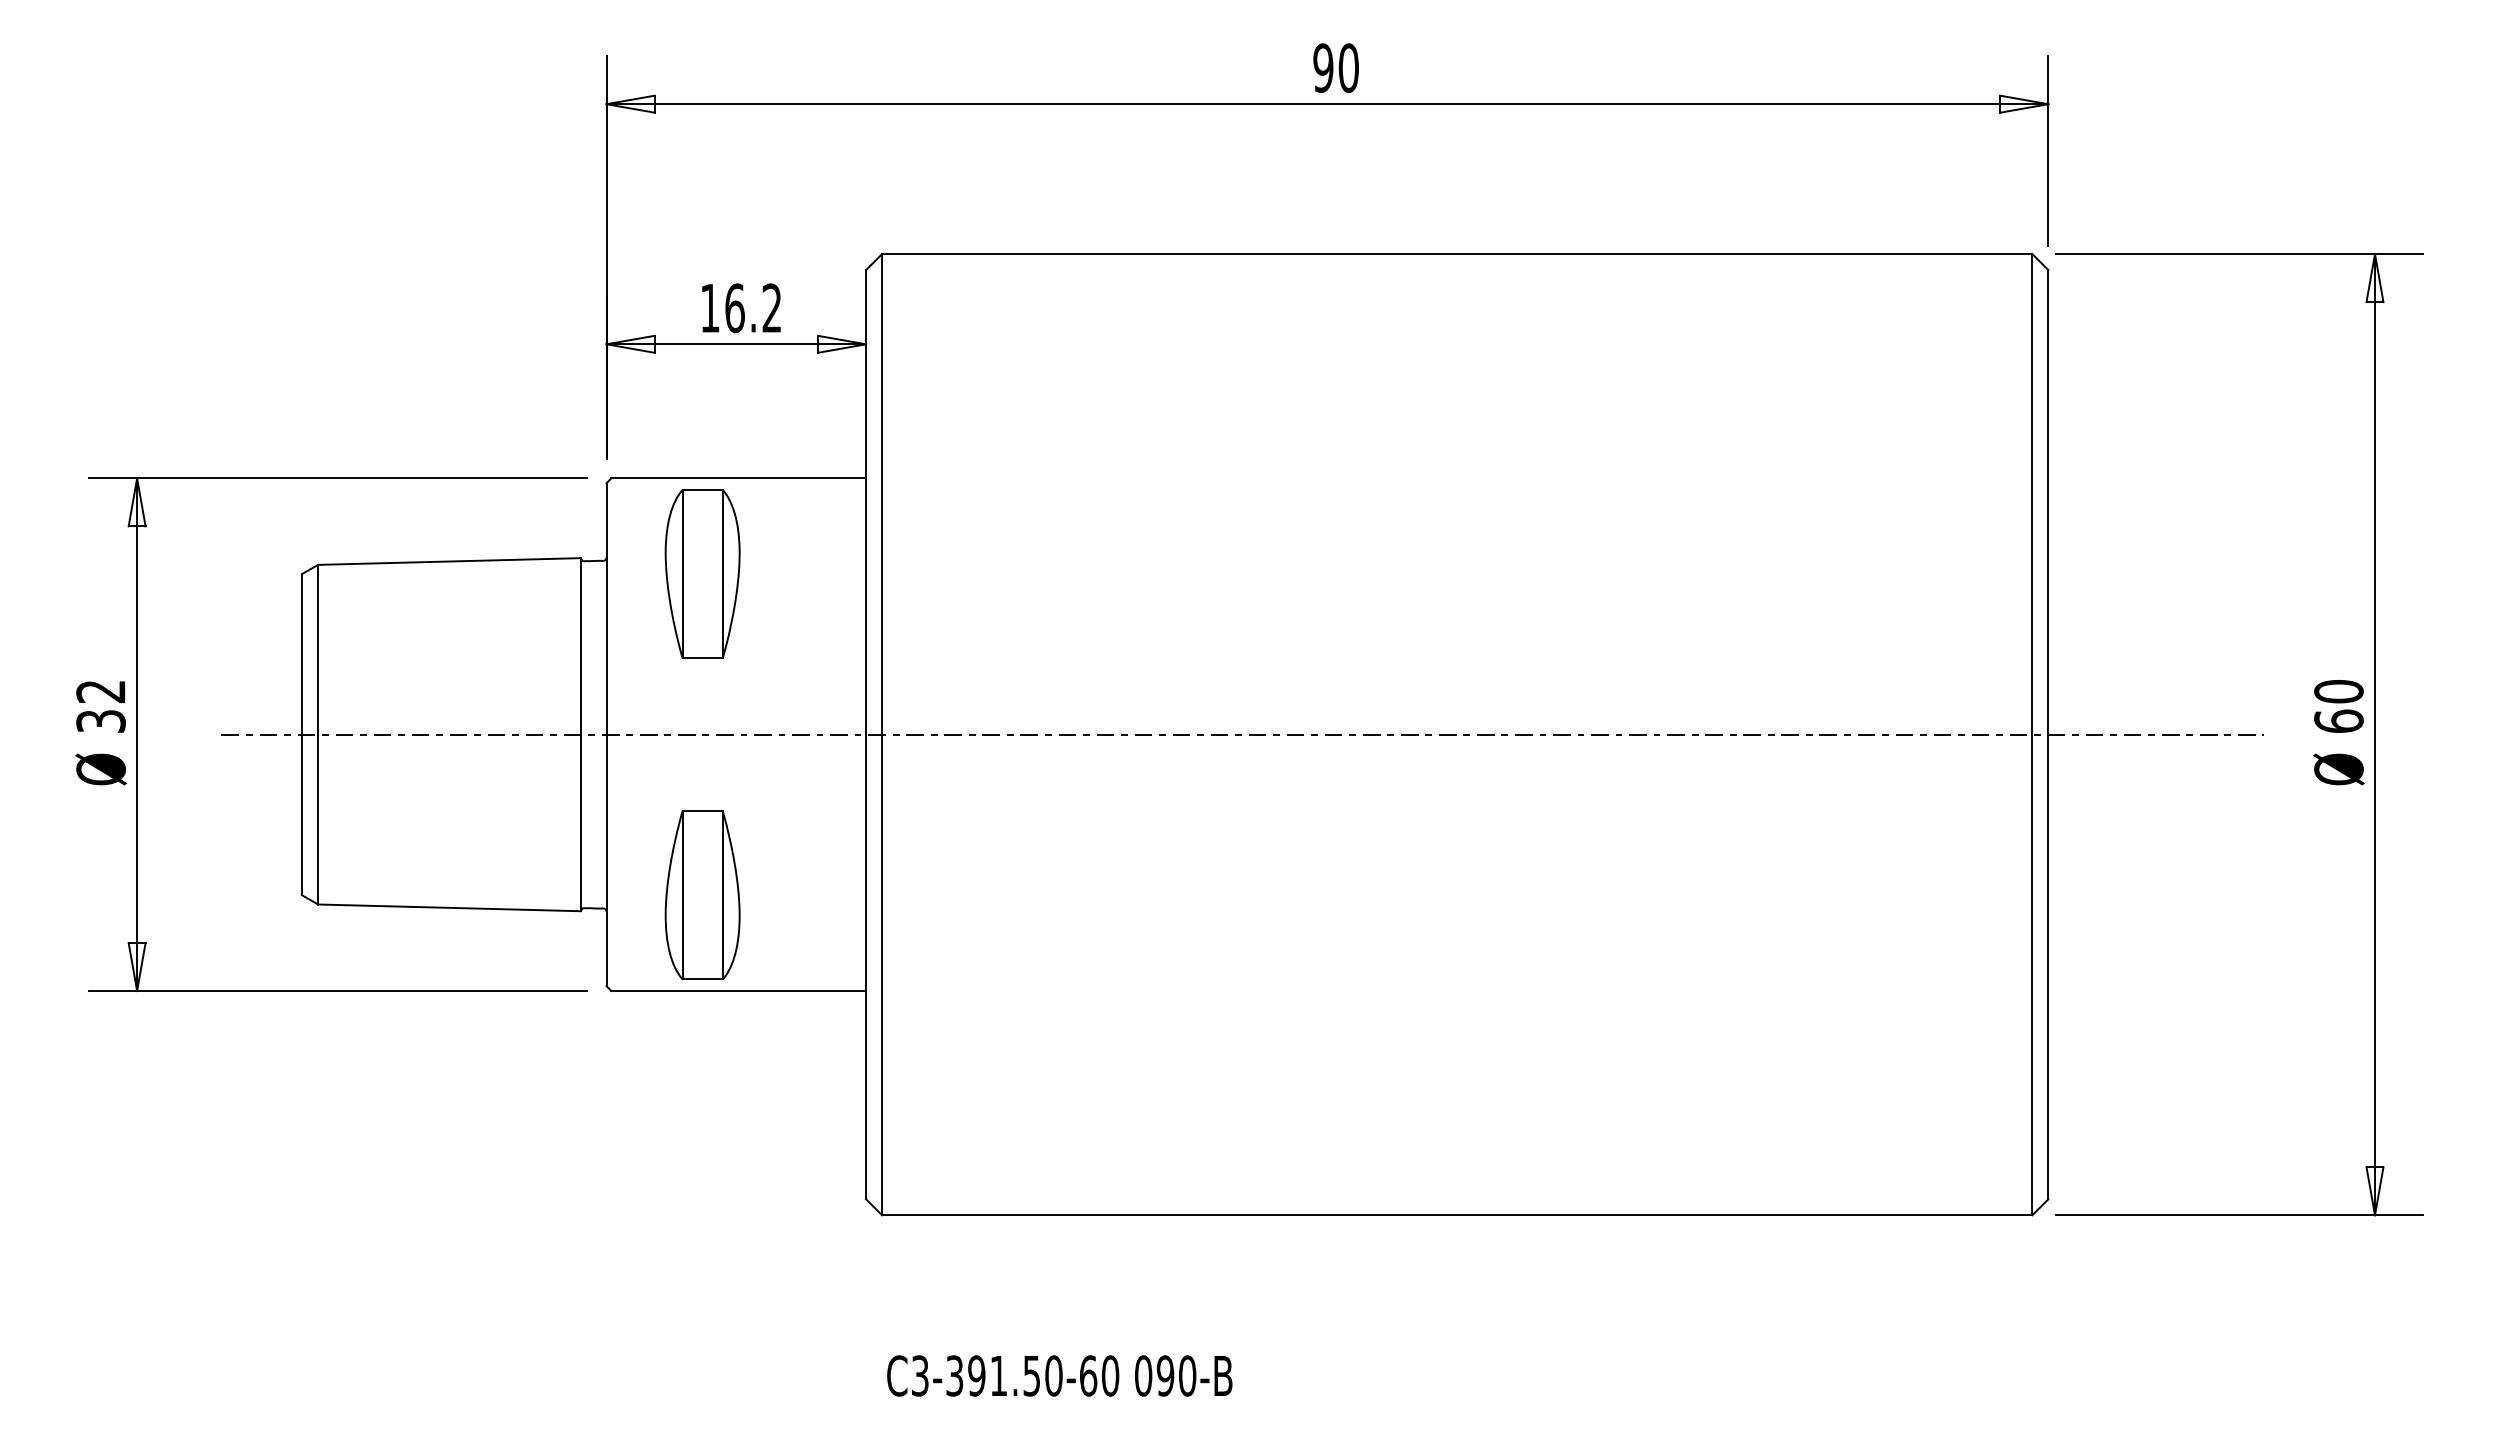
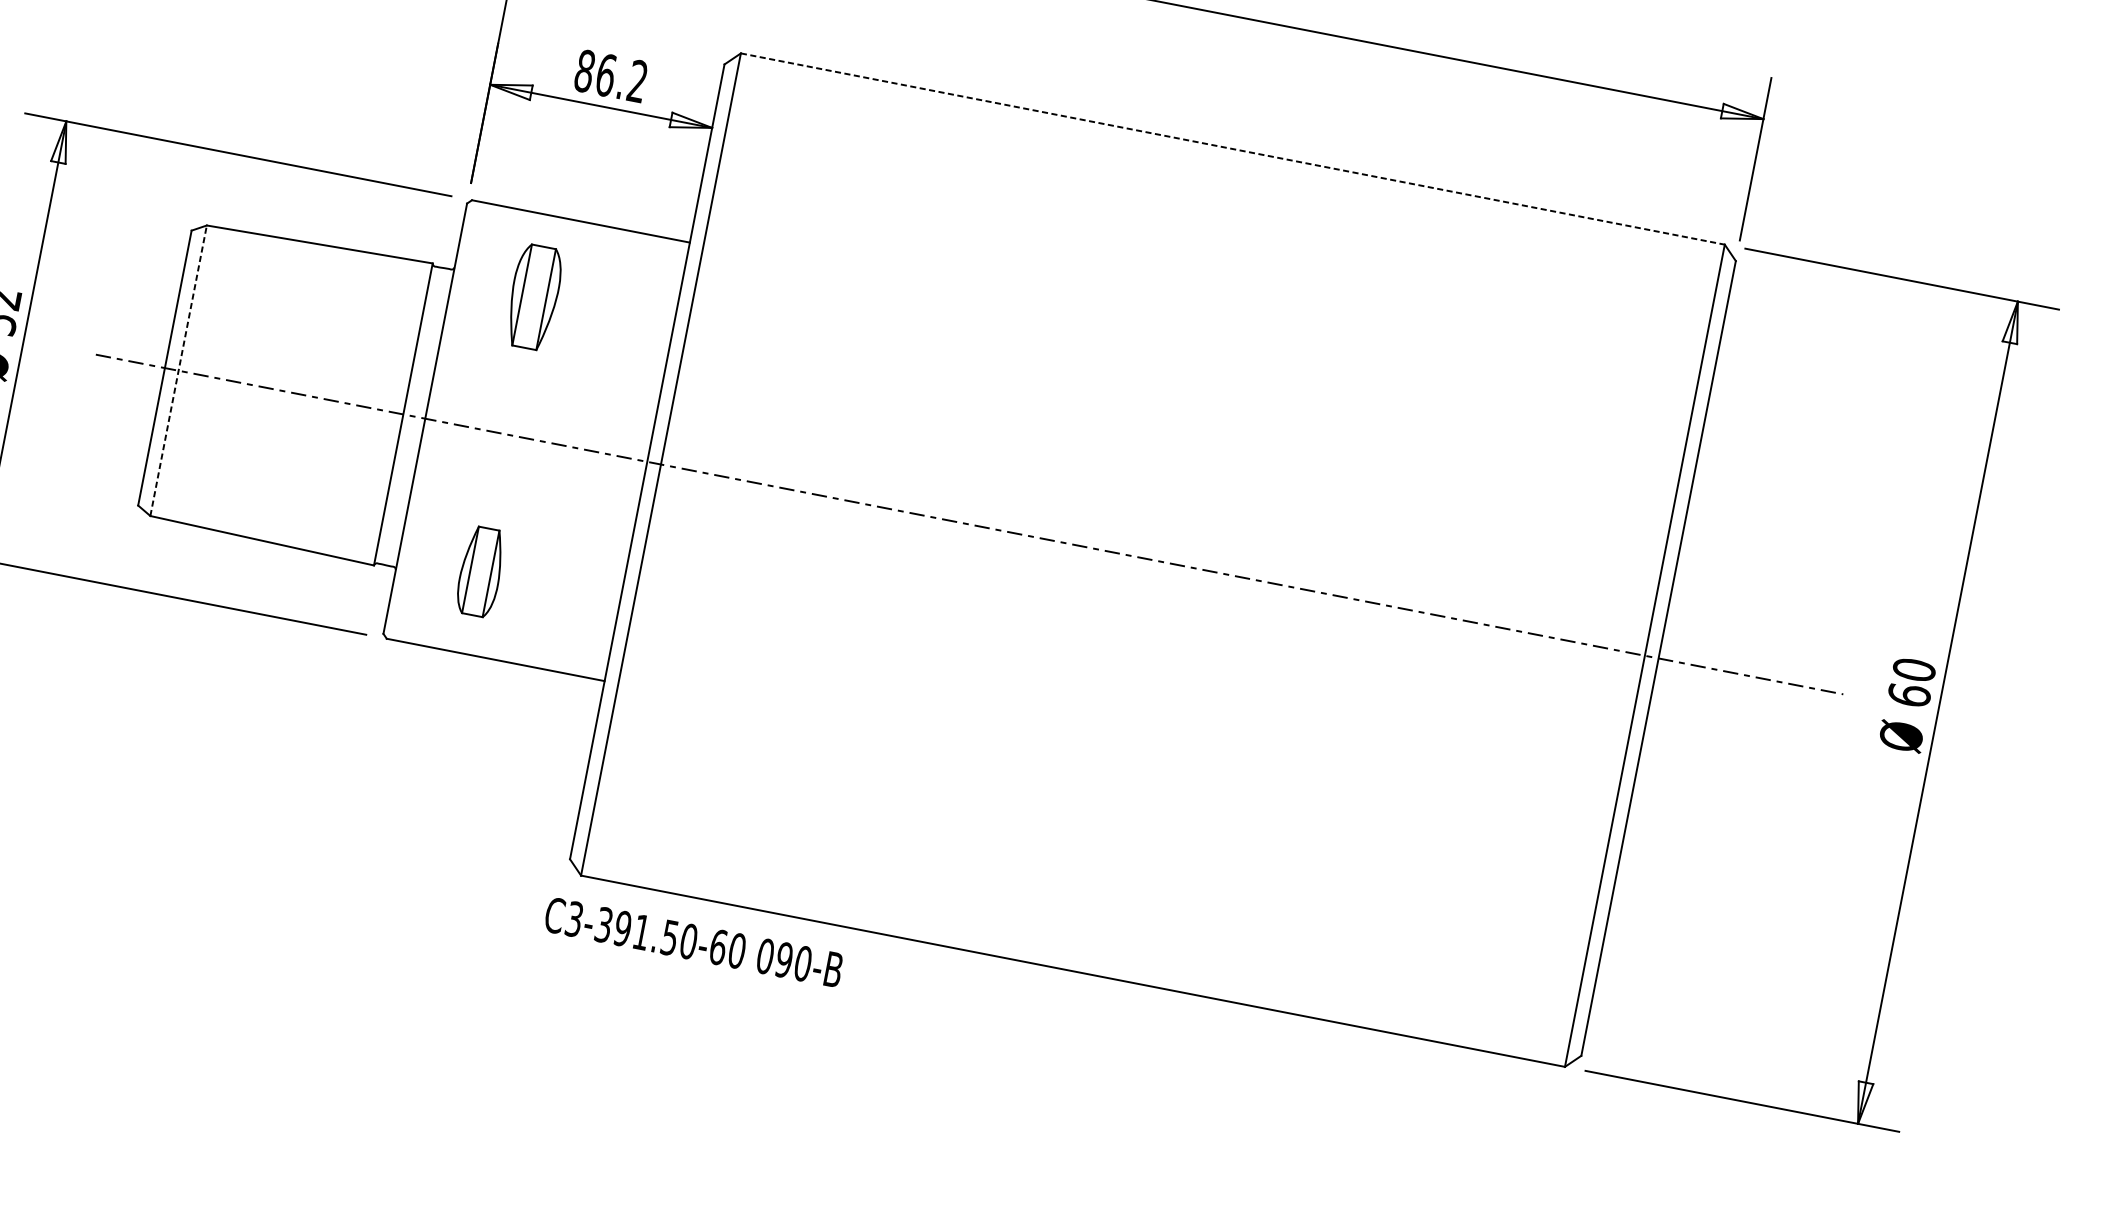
line: (1457, 254) -> (1233, 149), solid -> dashed
text: (709, 308) -> (584, 71), 16.2 -> 86.2
part: (702, 573) -> (534, 296), size x0.7
line: (318, 734) -> (178, 370), solid -> dashed
part: (702, 894) -> (480, 571), size x0.6
text: (1059, 1375) -> (693, 942), moved

